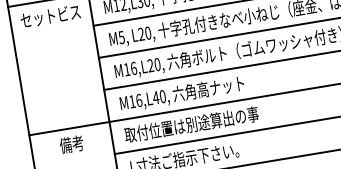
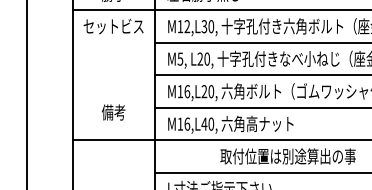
text: (191, 124) -> (287, 156), moved
text: (71, 144) -> (113, 112), moved

